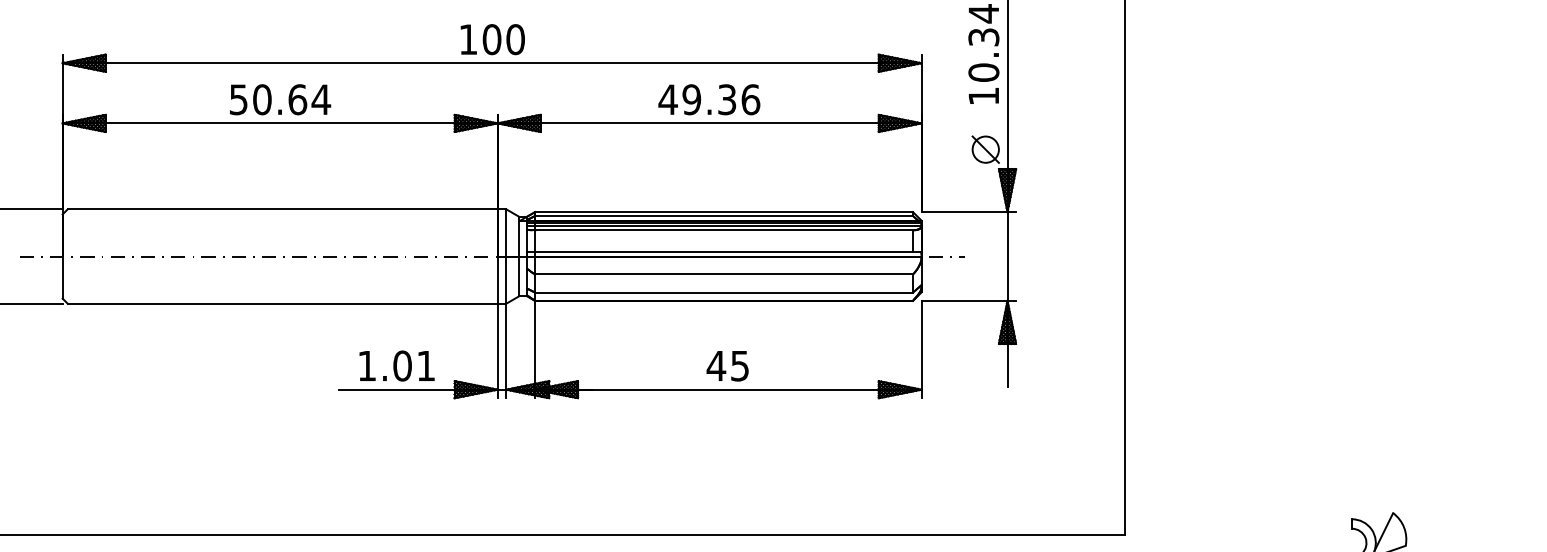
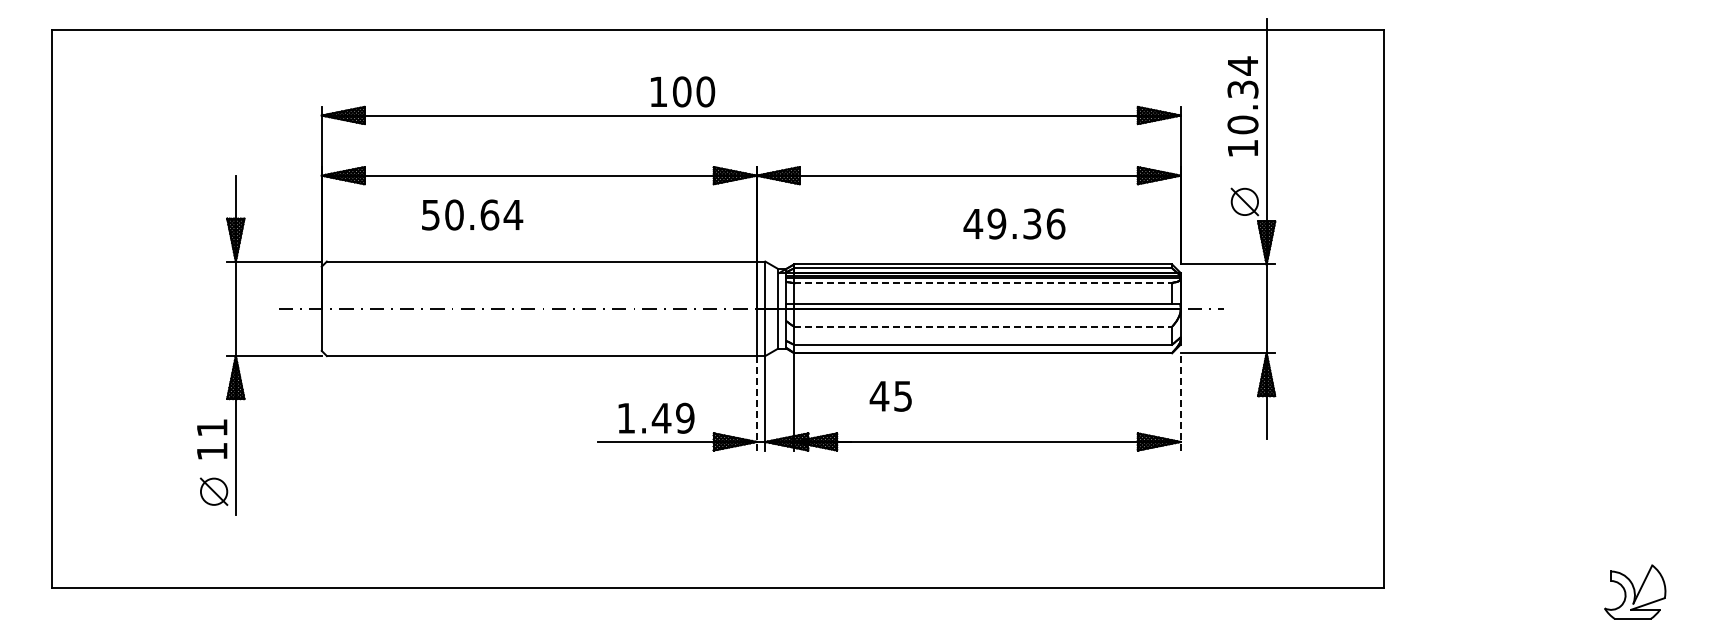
text: (493, 39) -> (683, 91), moved
text: (280, 99) -> (472, 214), moved
text: (709, 99) -> (1014, 223), moved
line: (724, 230) -> (983, 282), solid -> dashed
line: (724, 274) -> (983, 326), solid -> dashed
line: (921, 349) -> (1180, 401), solid -> dashed
line: (497, 351) -> (756, 403), solid -> dashed
text: (413, 365) -> (672, 417), 1.01 -> 1.49
text: (727, 366) -> (890, 396), moved

